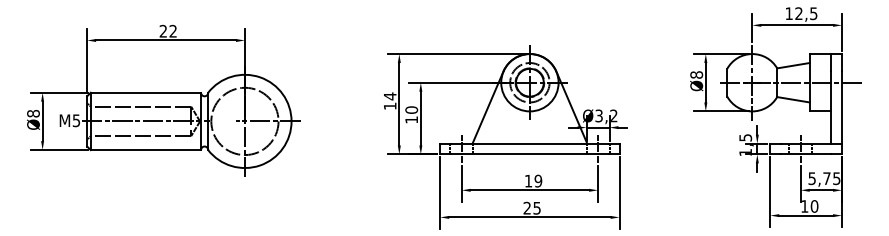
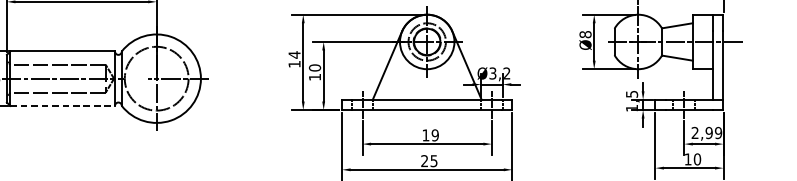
line: (146, 150) -> (63, 106), solid -> dashed
text: (824, 178) -> (706, 132), 5,75 -> 2,99

